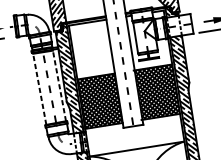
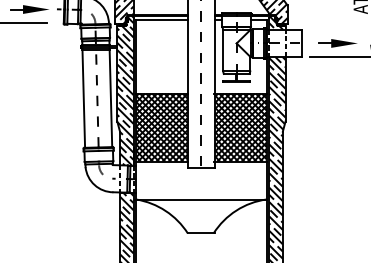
line: (59, 85) -> (110, 97), dashed -> solid
line: (39, 89) -> (83, 98), dashed -> solid

